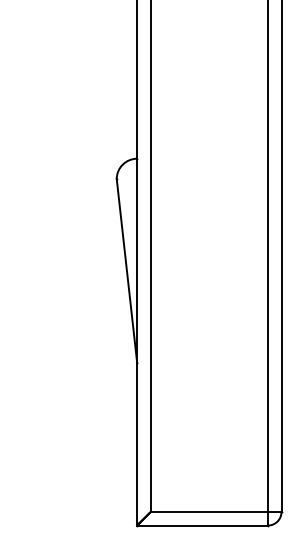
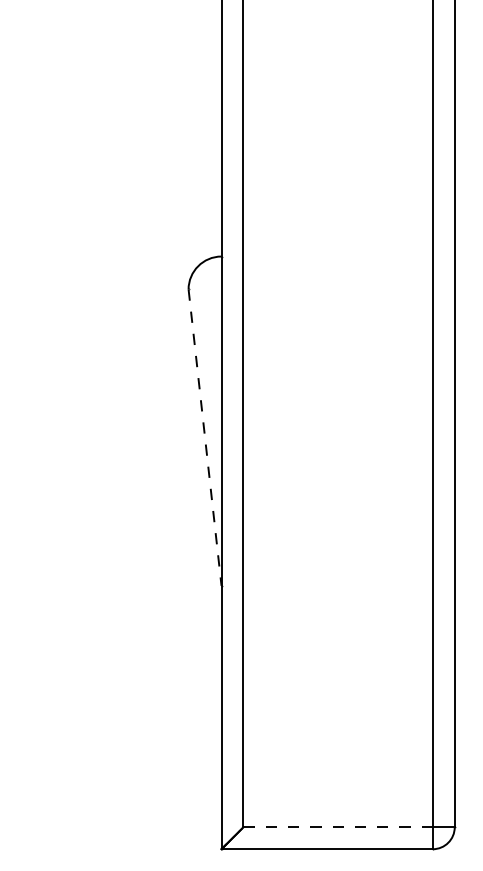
line: (126, 271) -> (204, 438), solid -> dashed
line: (209, 512) -> (338, 828), solid -> dashed

